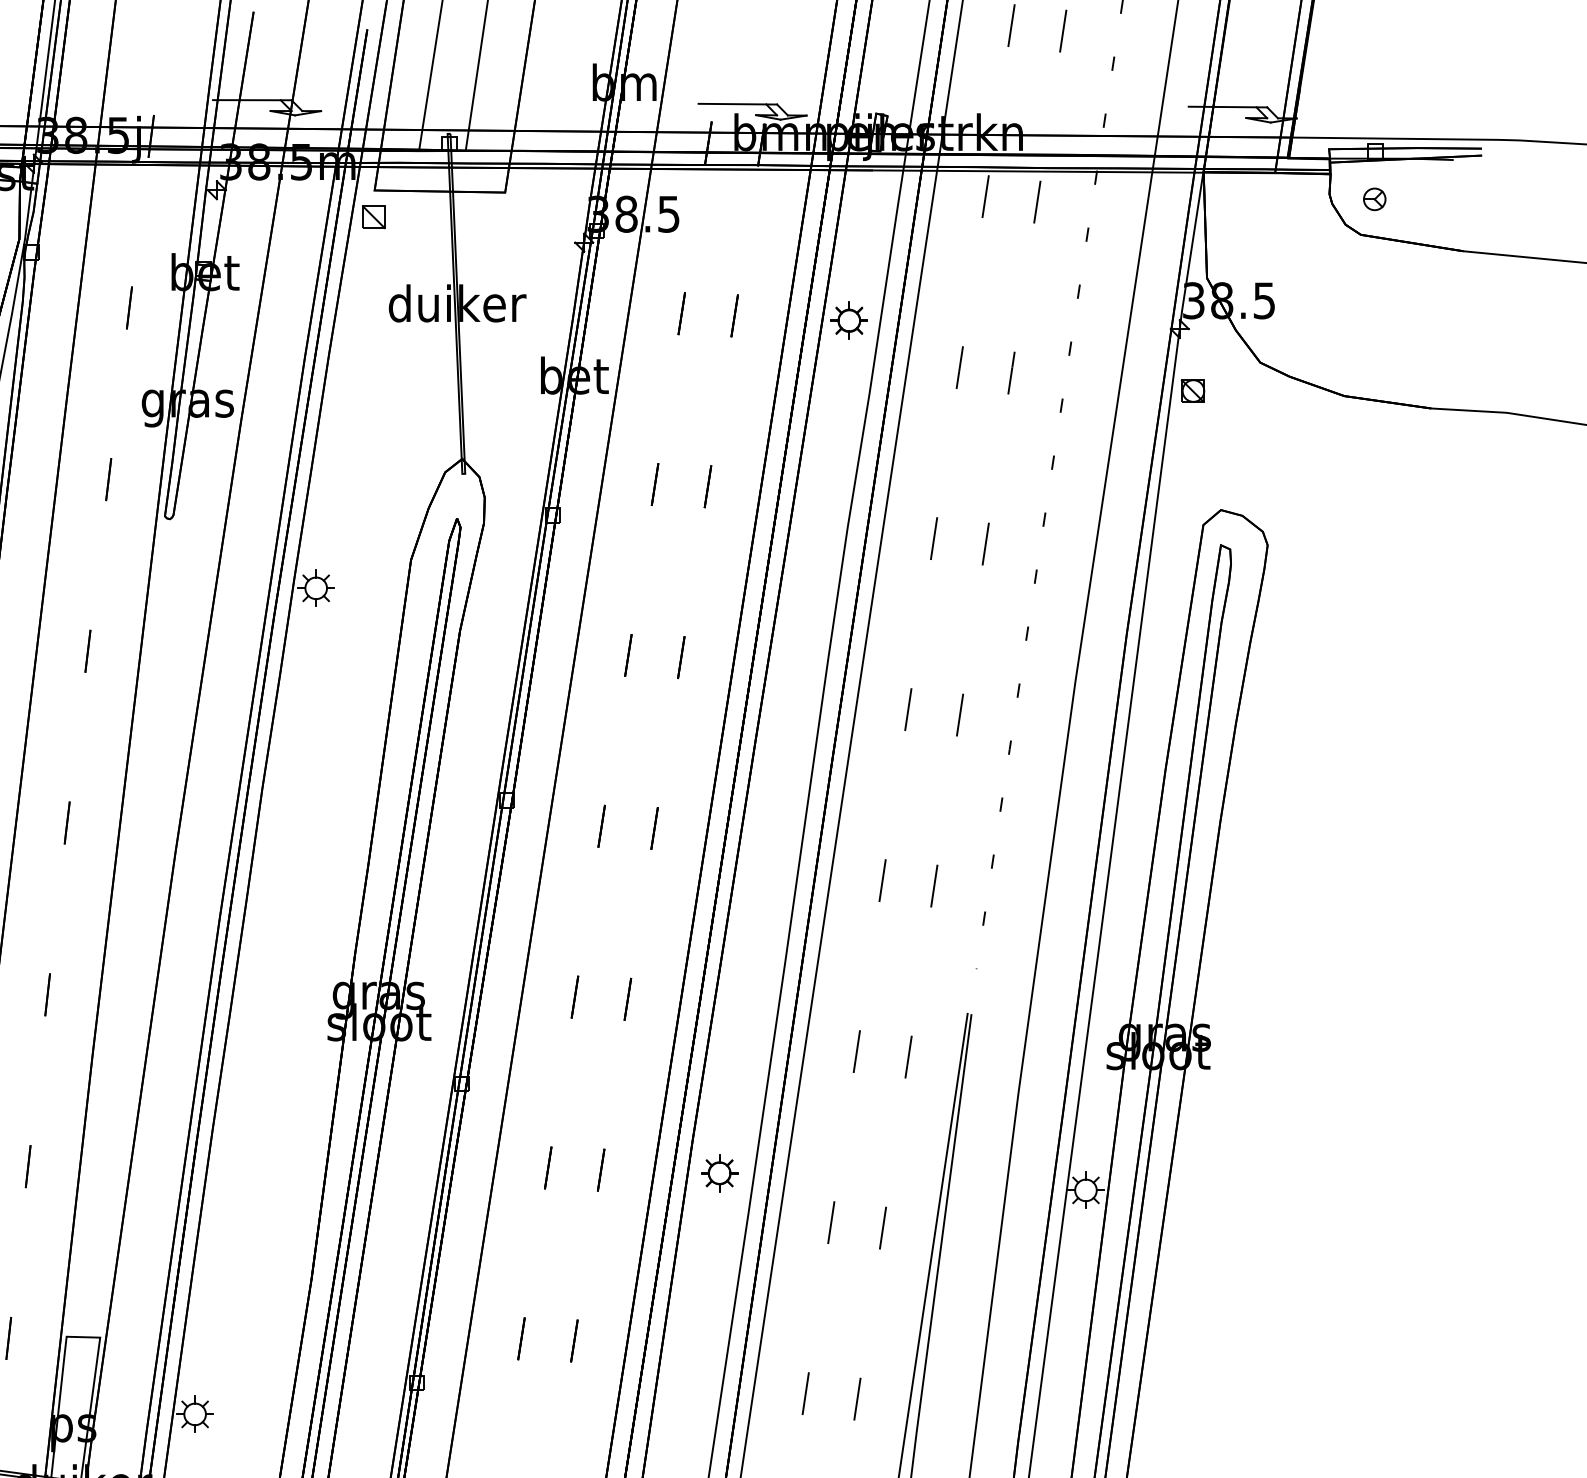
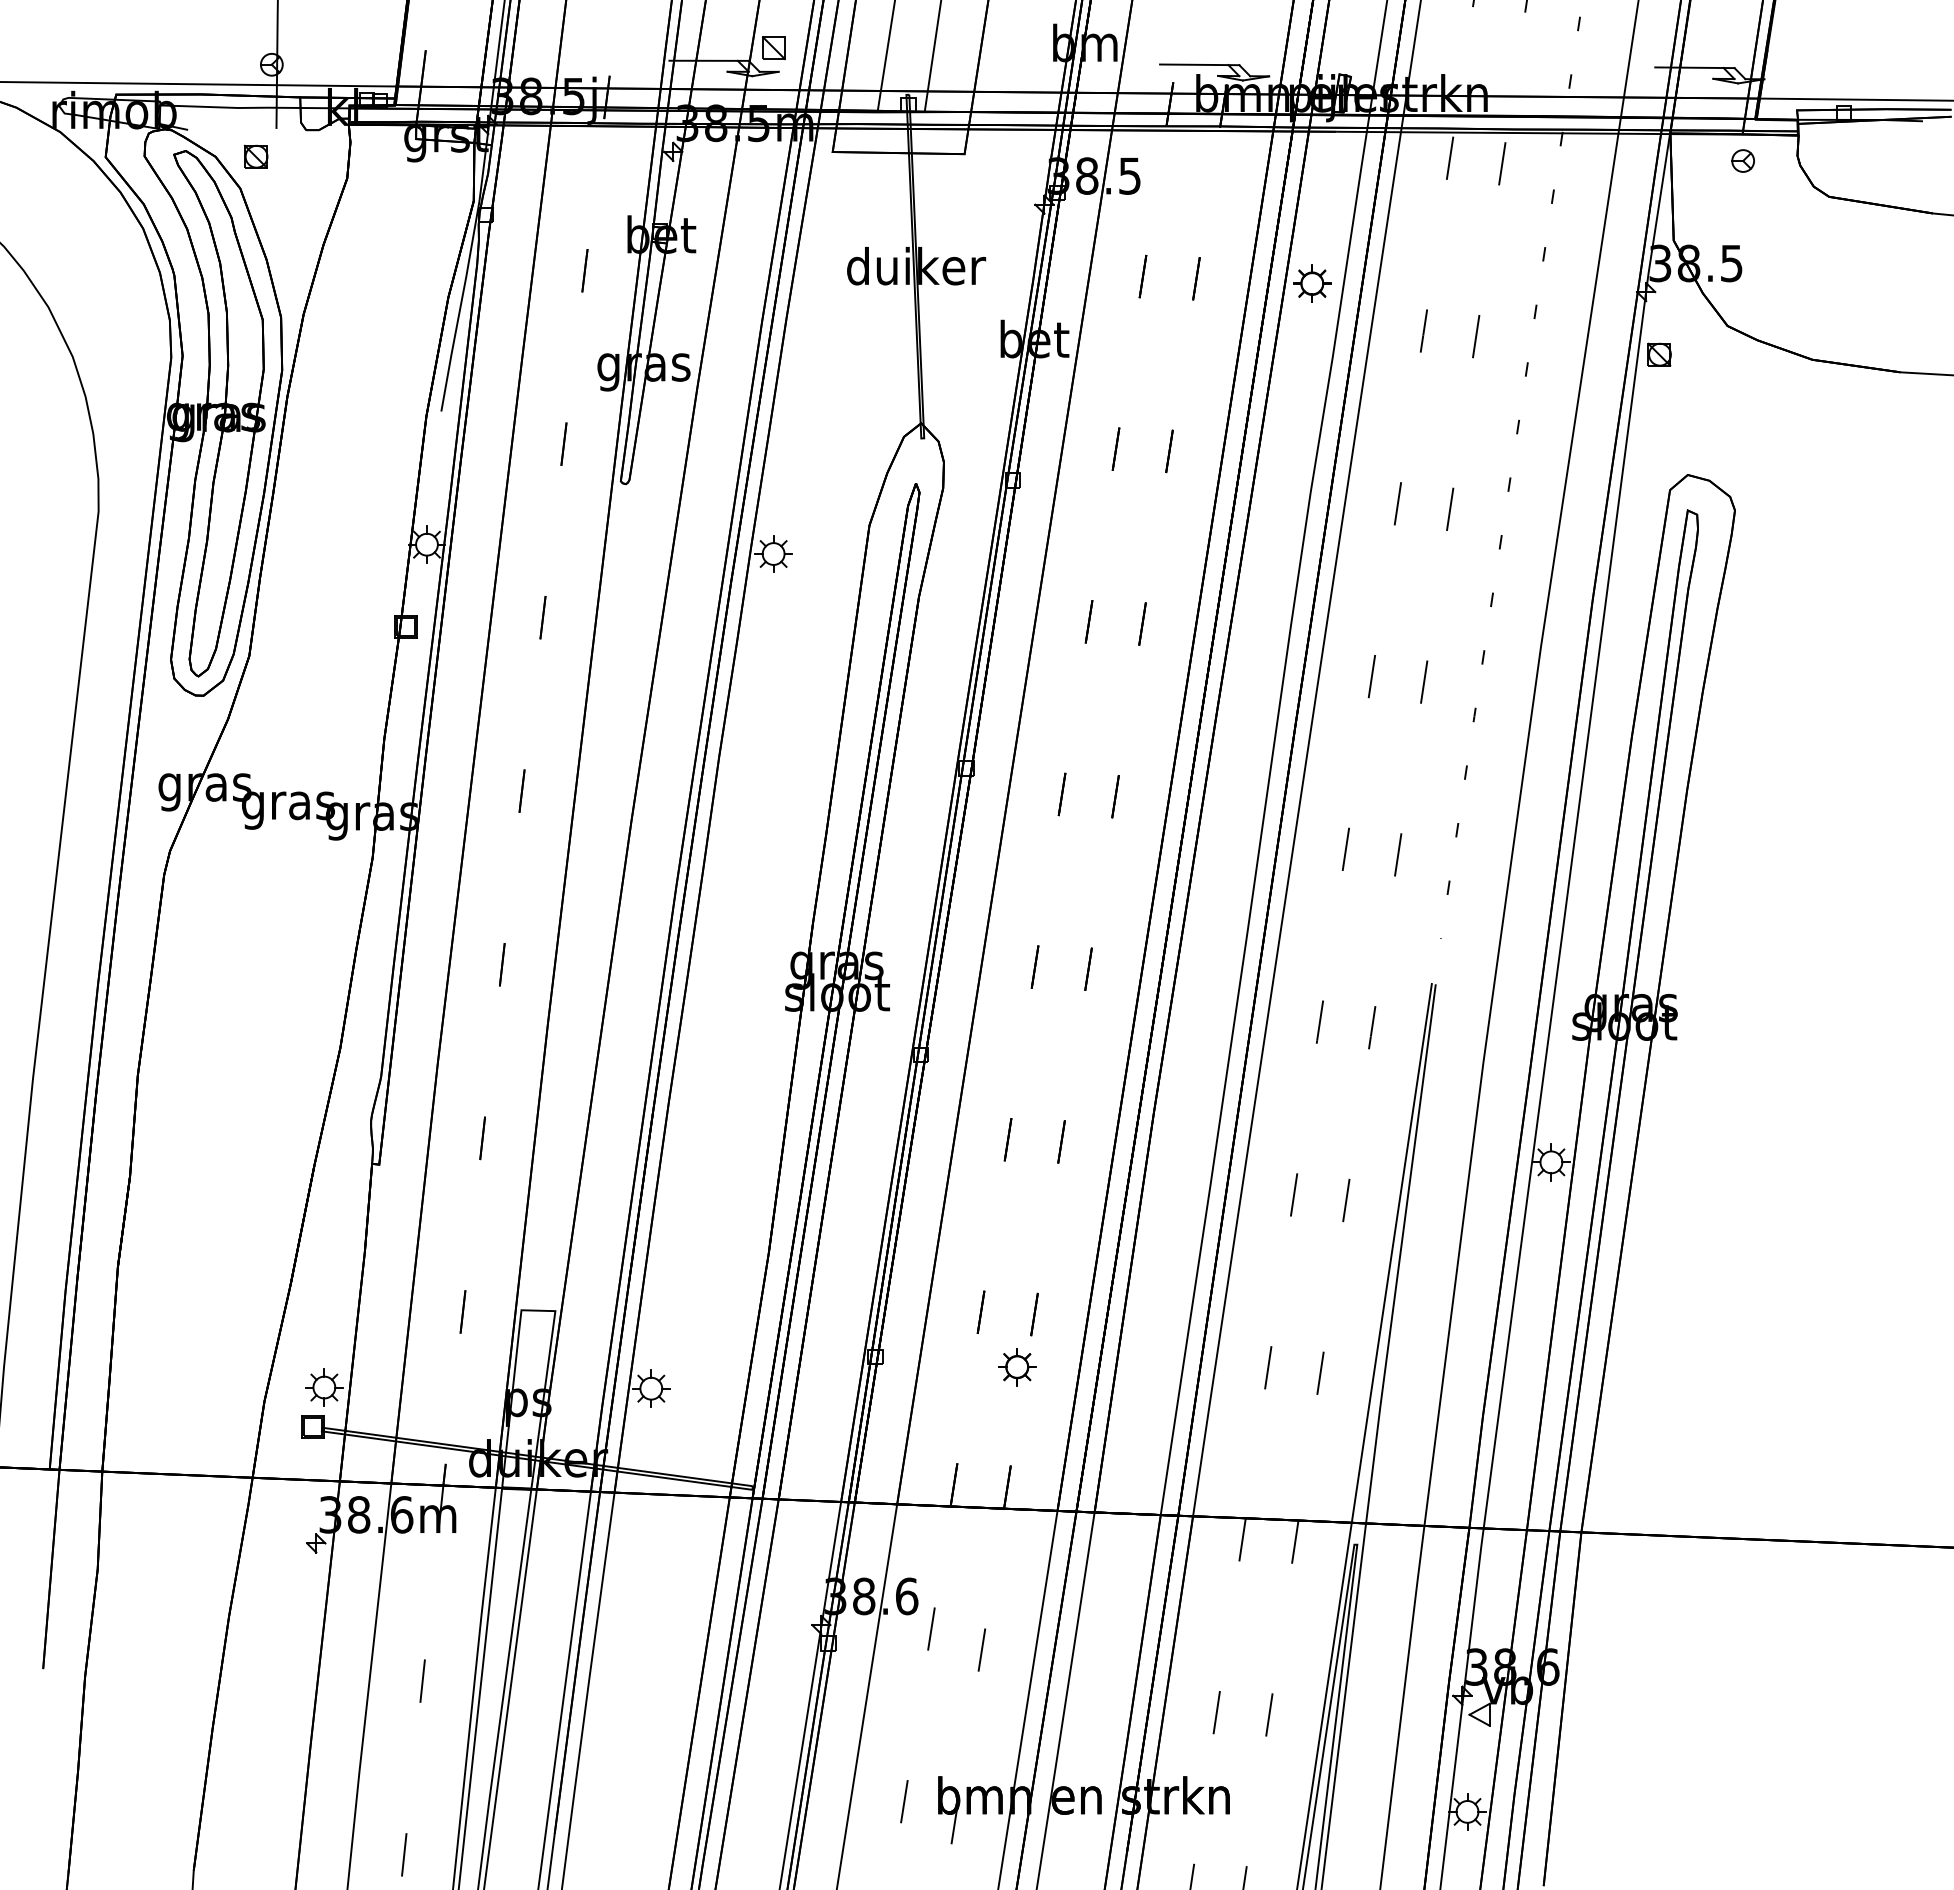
part: (1374, 198) -> (1742, 160), moved
part: (373, 217) -> (773, 48), moved
part: (719, 1173) -> (1017, 1367), moved

